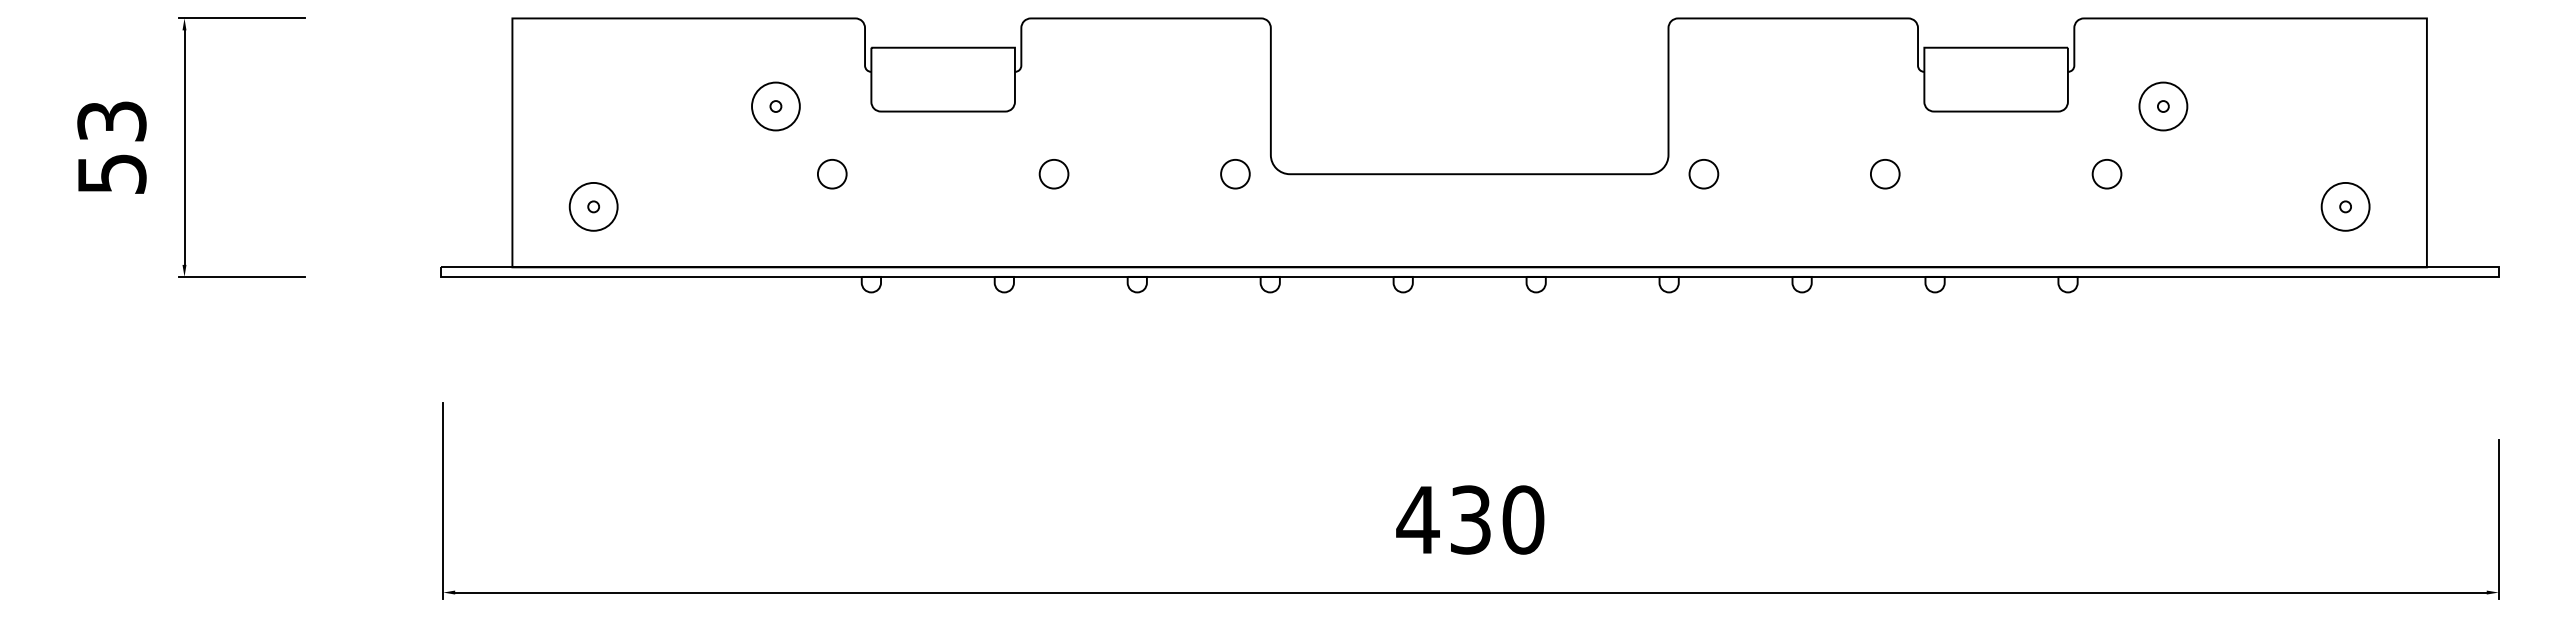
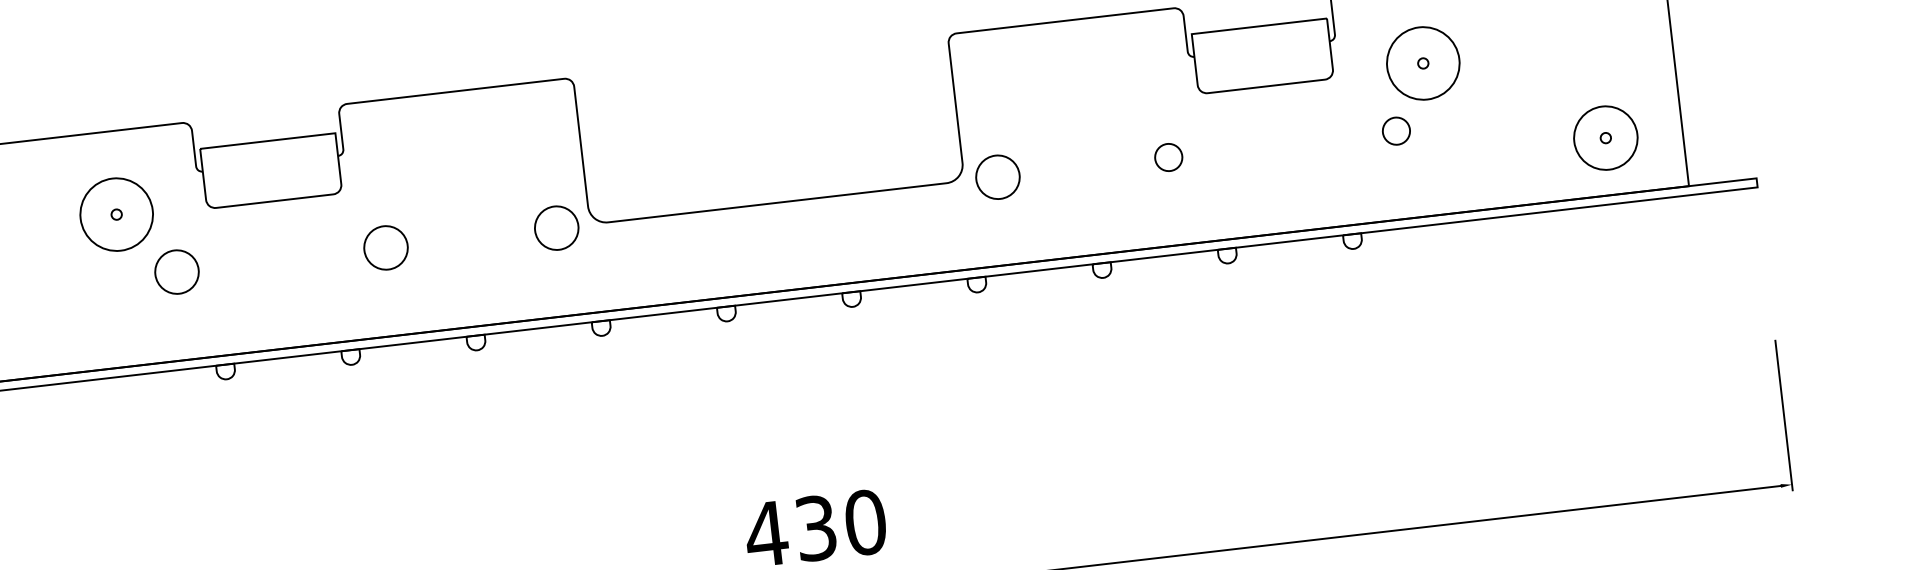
circle: (775, 106) -> (116, 214), size x1.6
circle: (2163, 106) -> (1423, 63), size x1.6
circle: (1703, 173) -> (997, 176), size x1.6
circle: (832, 174) -> (177, 272), size x1.6
circle: (1053, 174) -> (385, 248), size x1.6
circle: (1235, 174) -> (556, 228), size x1.6
circle: (2106, 174) -> (1395, 131), moved
circle: (2345, 206) -> (1605, 137), size x1.4

